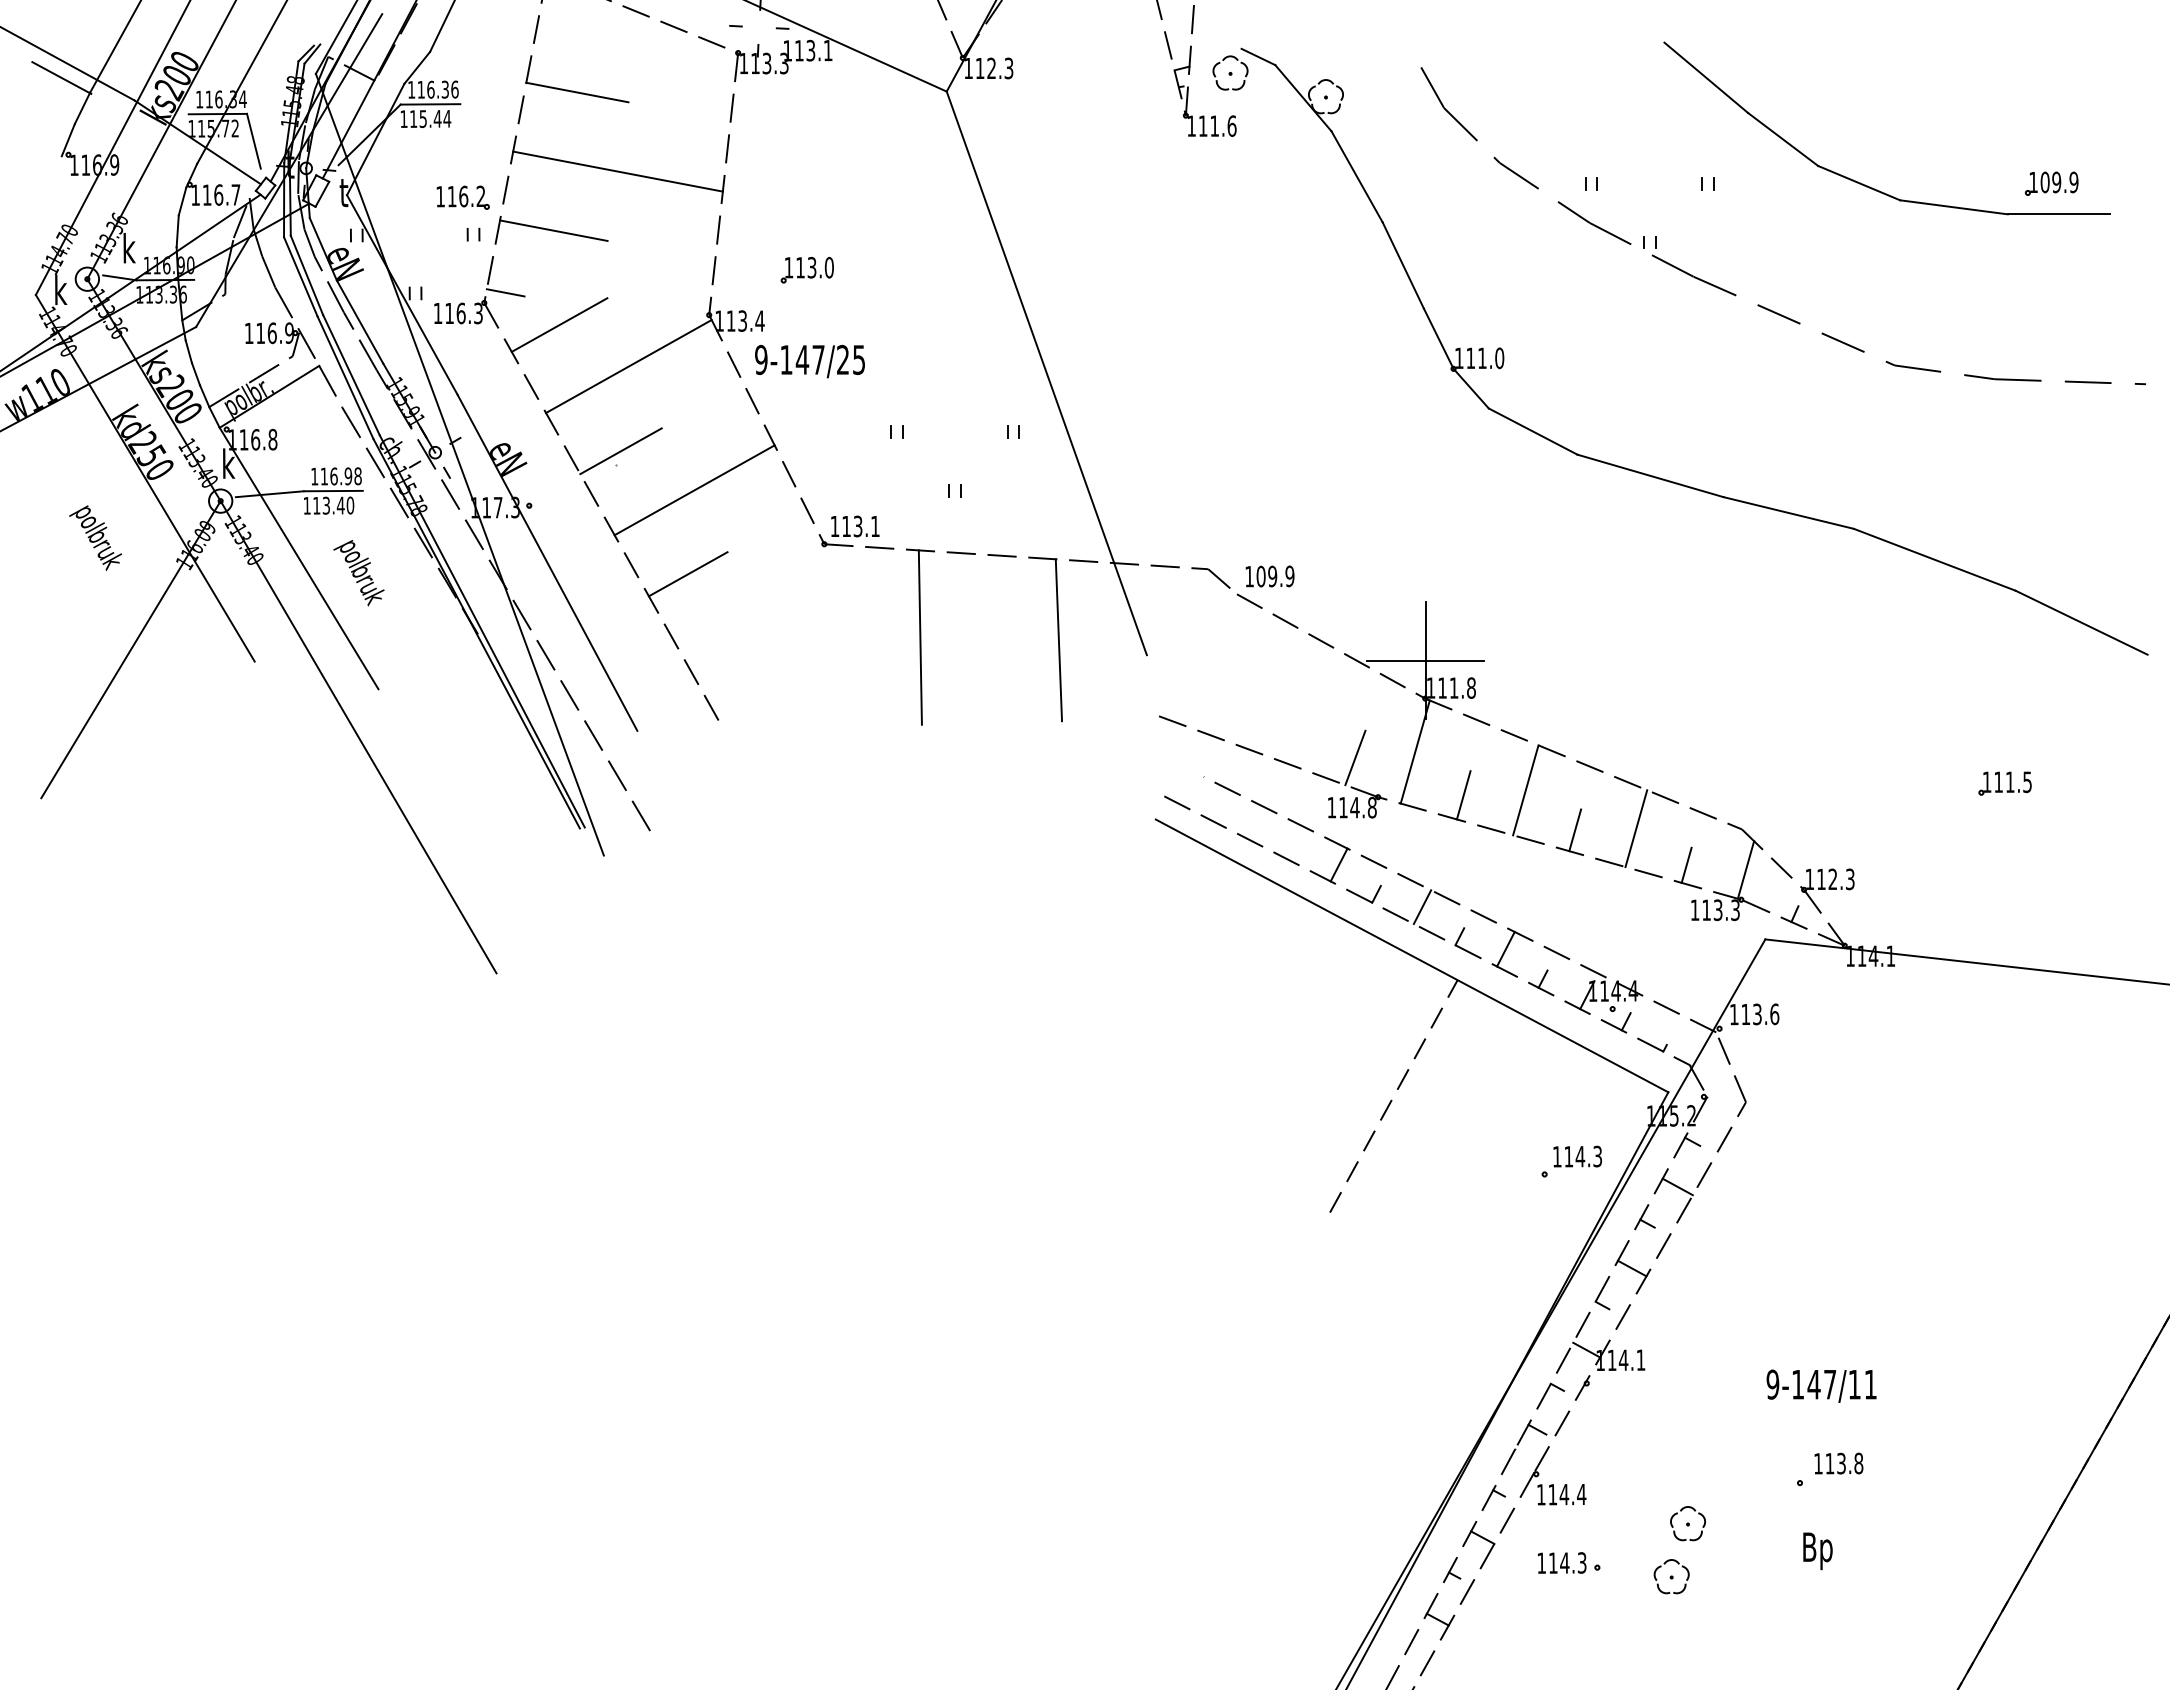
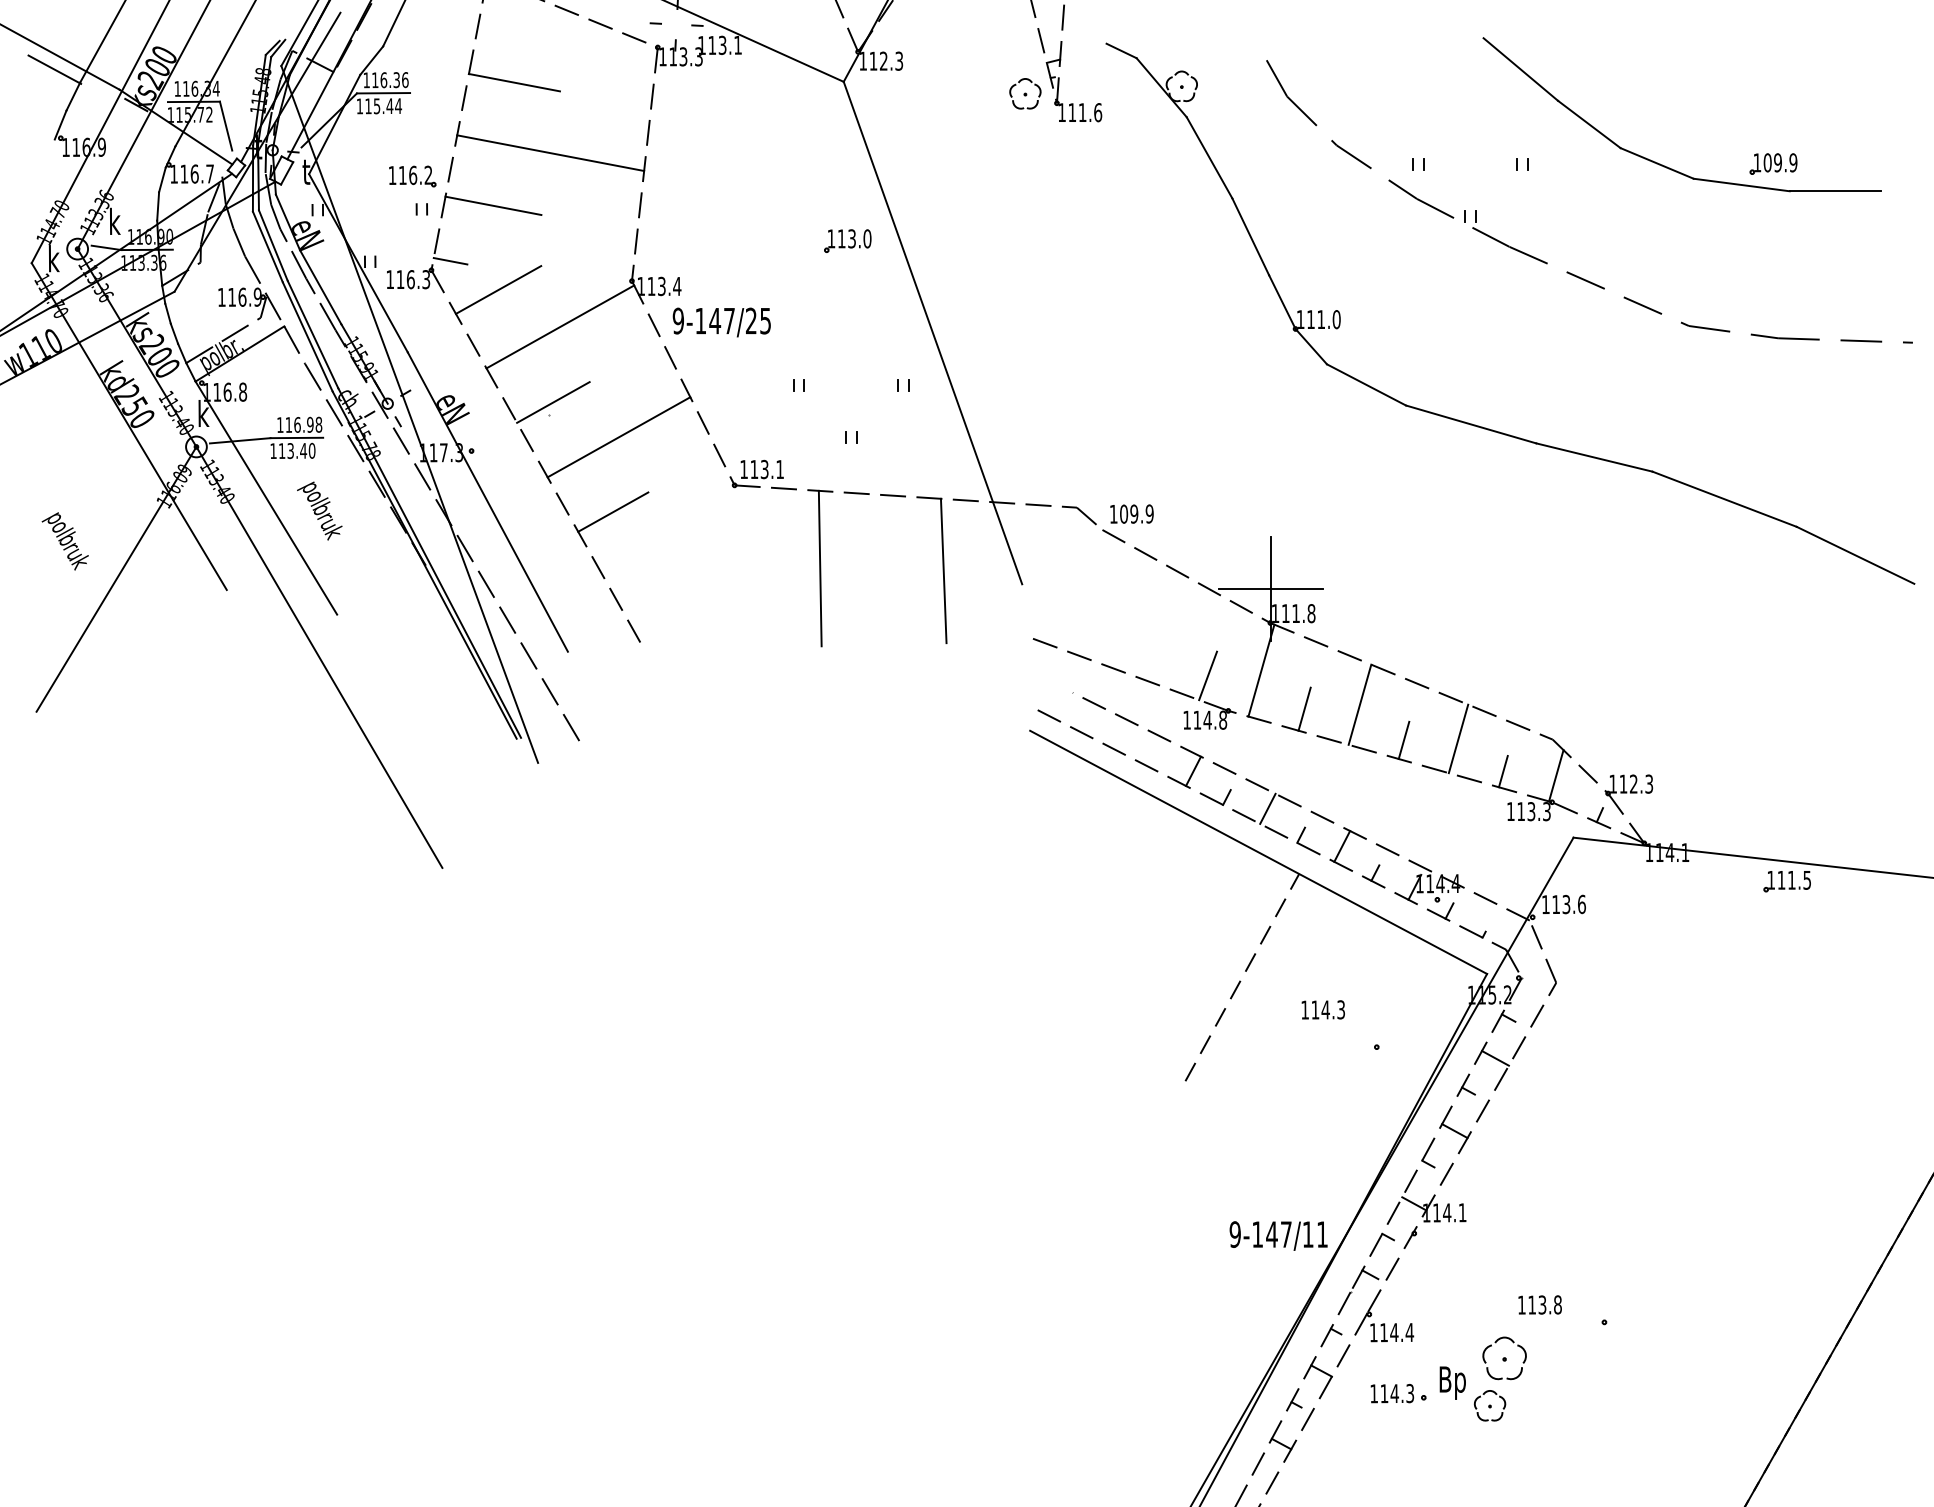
part: (1230, 72) -> (1025, 93), moved
part: (2051, 183) -> (1773, 163), moved
part: (806, 270) -> (847, 241), moved
text: (95, 537) -> (65, 540), moved
part: (2004, 783) -> (1786, 881), moved
text: (1577, 1156) -> (1323, 1009), moved
text: (1821, 1385) -> (1278, 1235), moved
text: (1838, 1463) -> (1539, 1304), moved
part: (1687, 1523) -> (1504, 1358), size x1.4
text: (1817, 1551) -> (1452, 1383), moved

